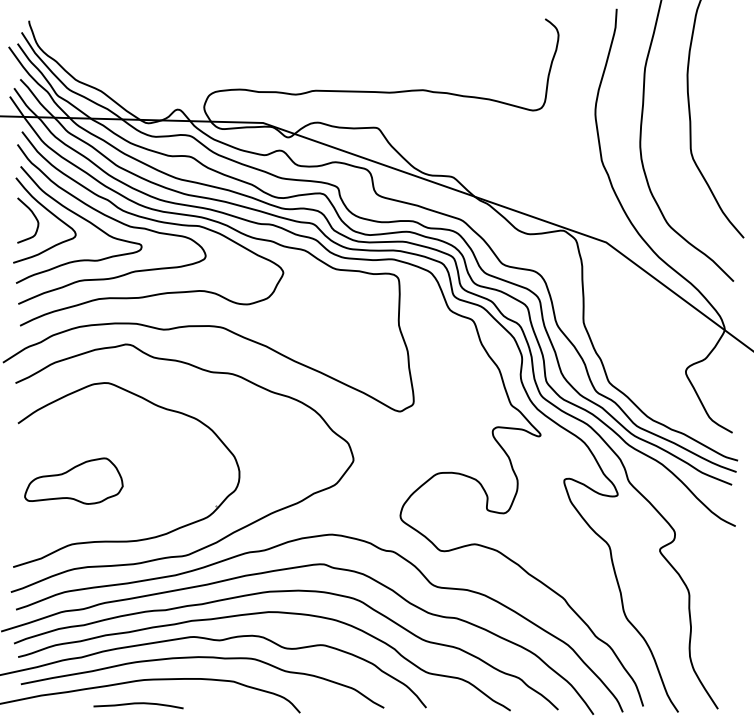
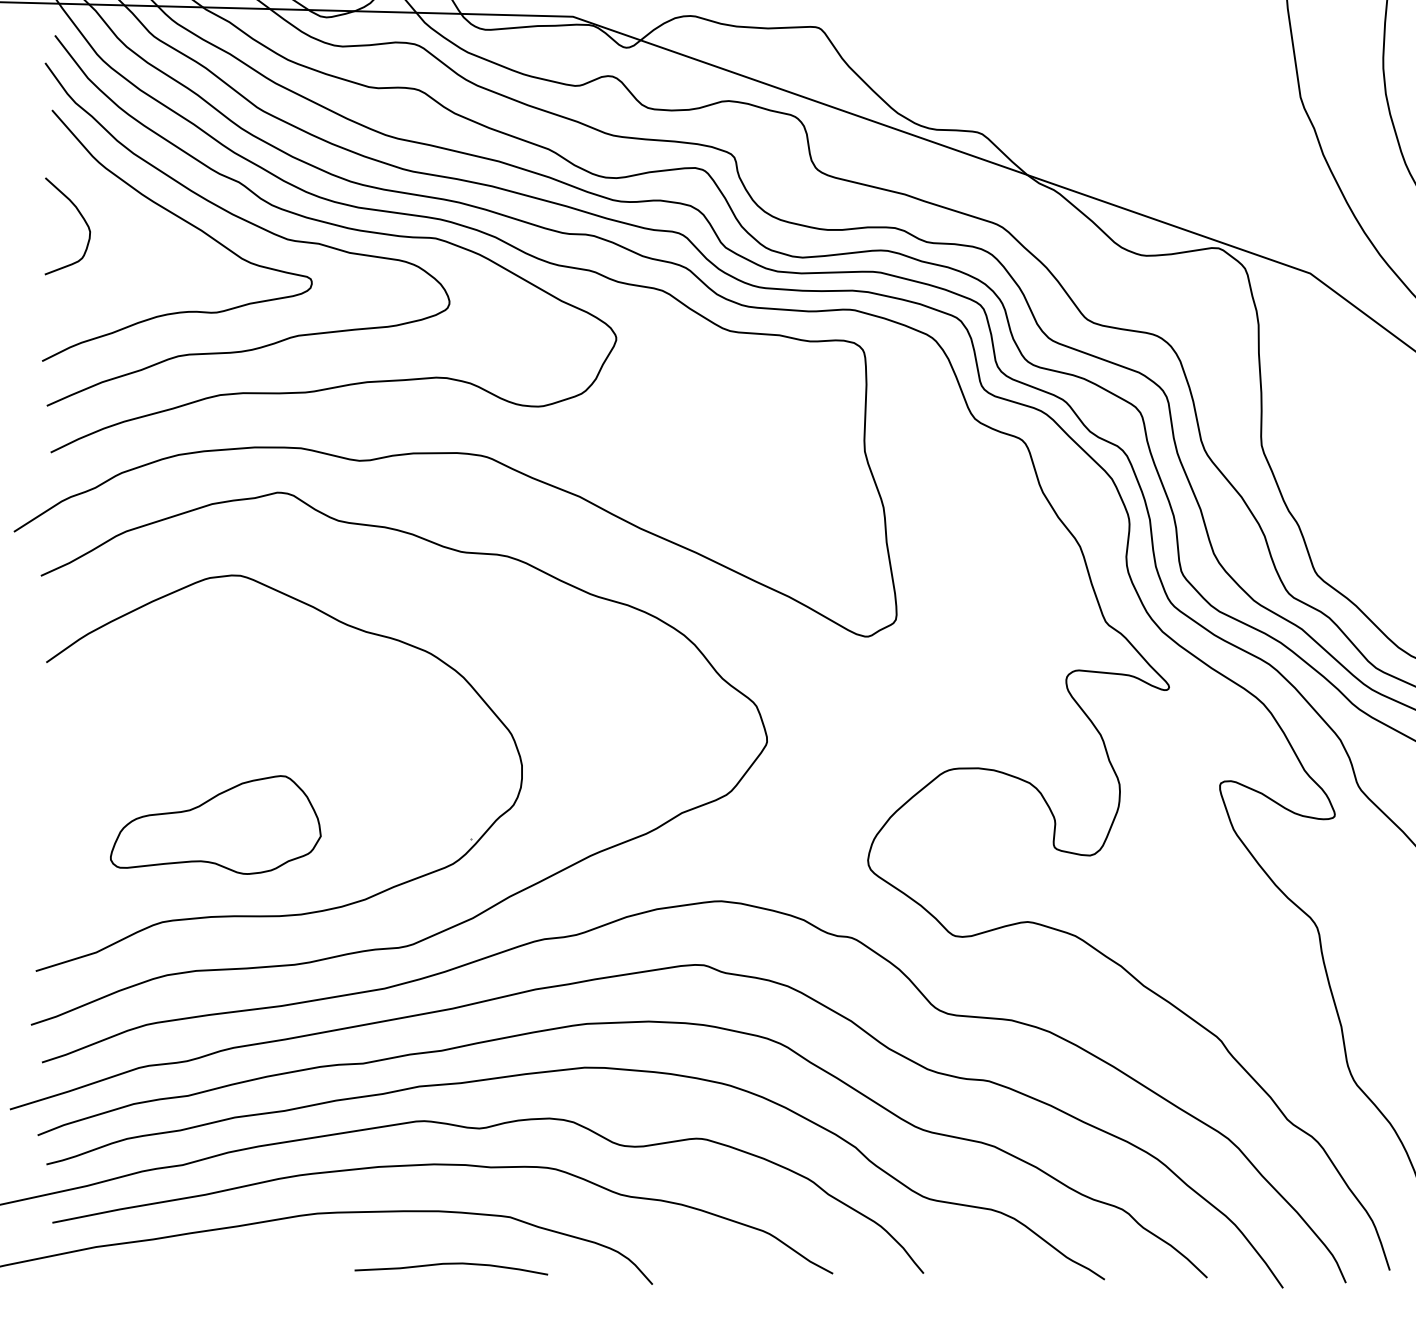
curve: (50, 213) -> (116, 211), removed
part: (73, 480) -> (214, 823), moved
curve: (138, 704) -> (451, 1266), moved

